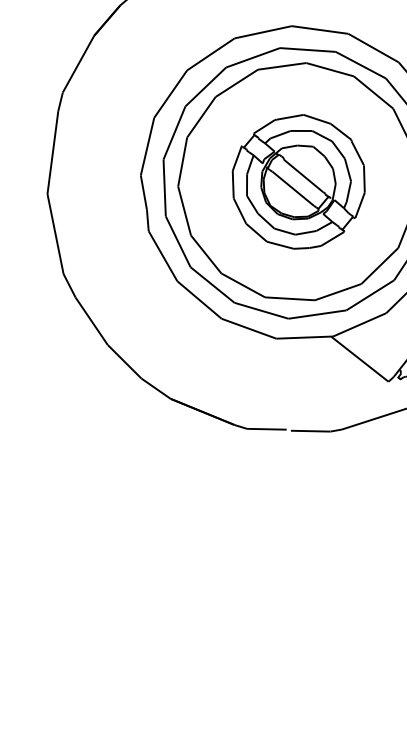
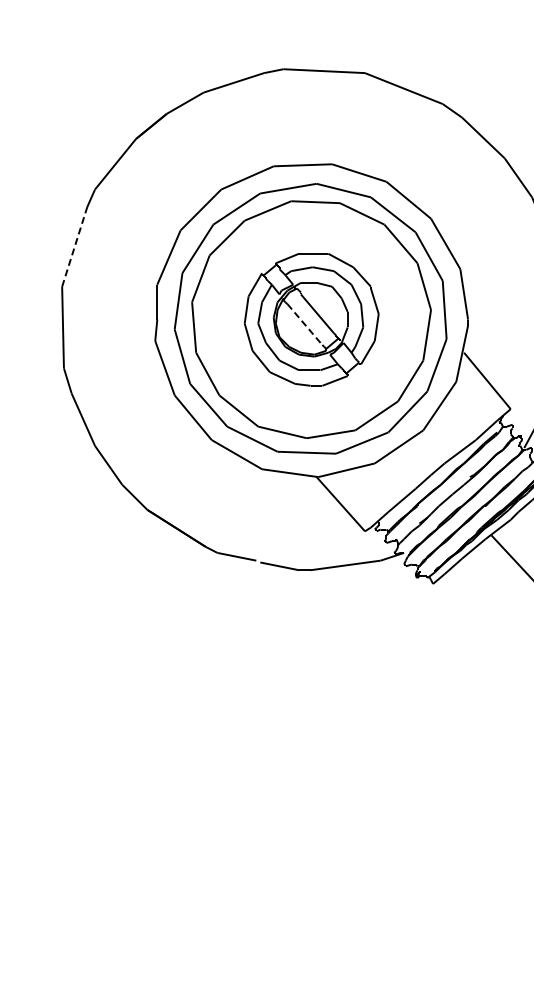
line: (52, 152) -> (74, 246), solid -> dashed
line: (292, 188) -> (304, 324), solid -> dashed

